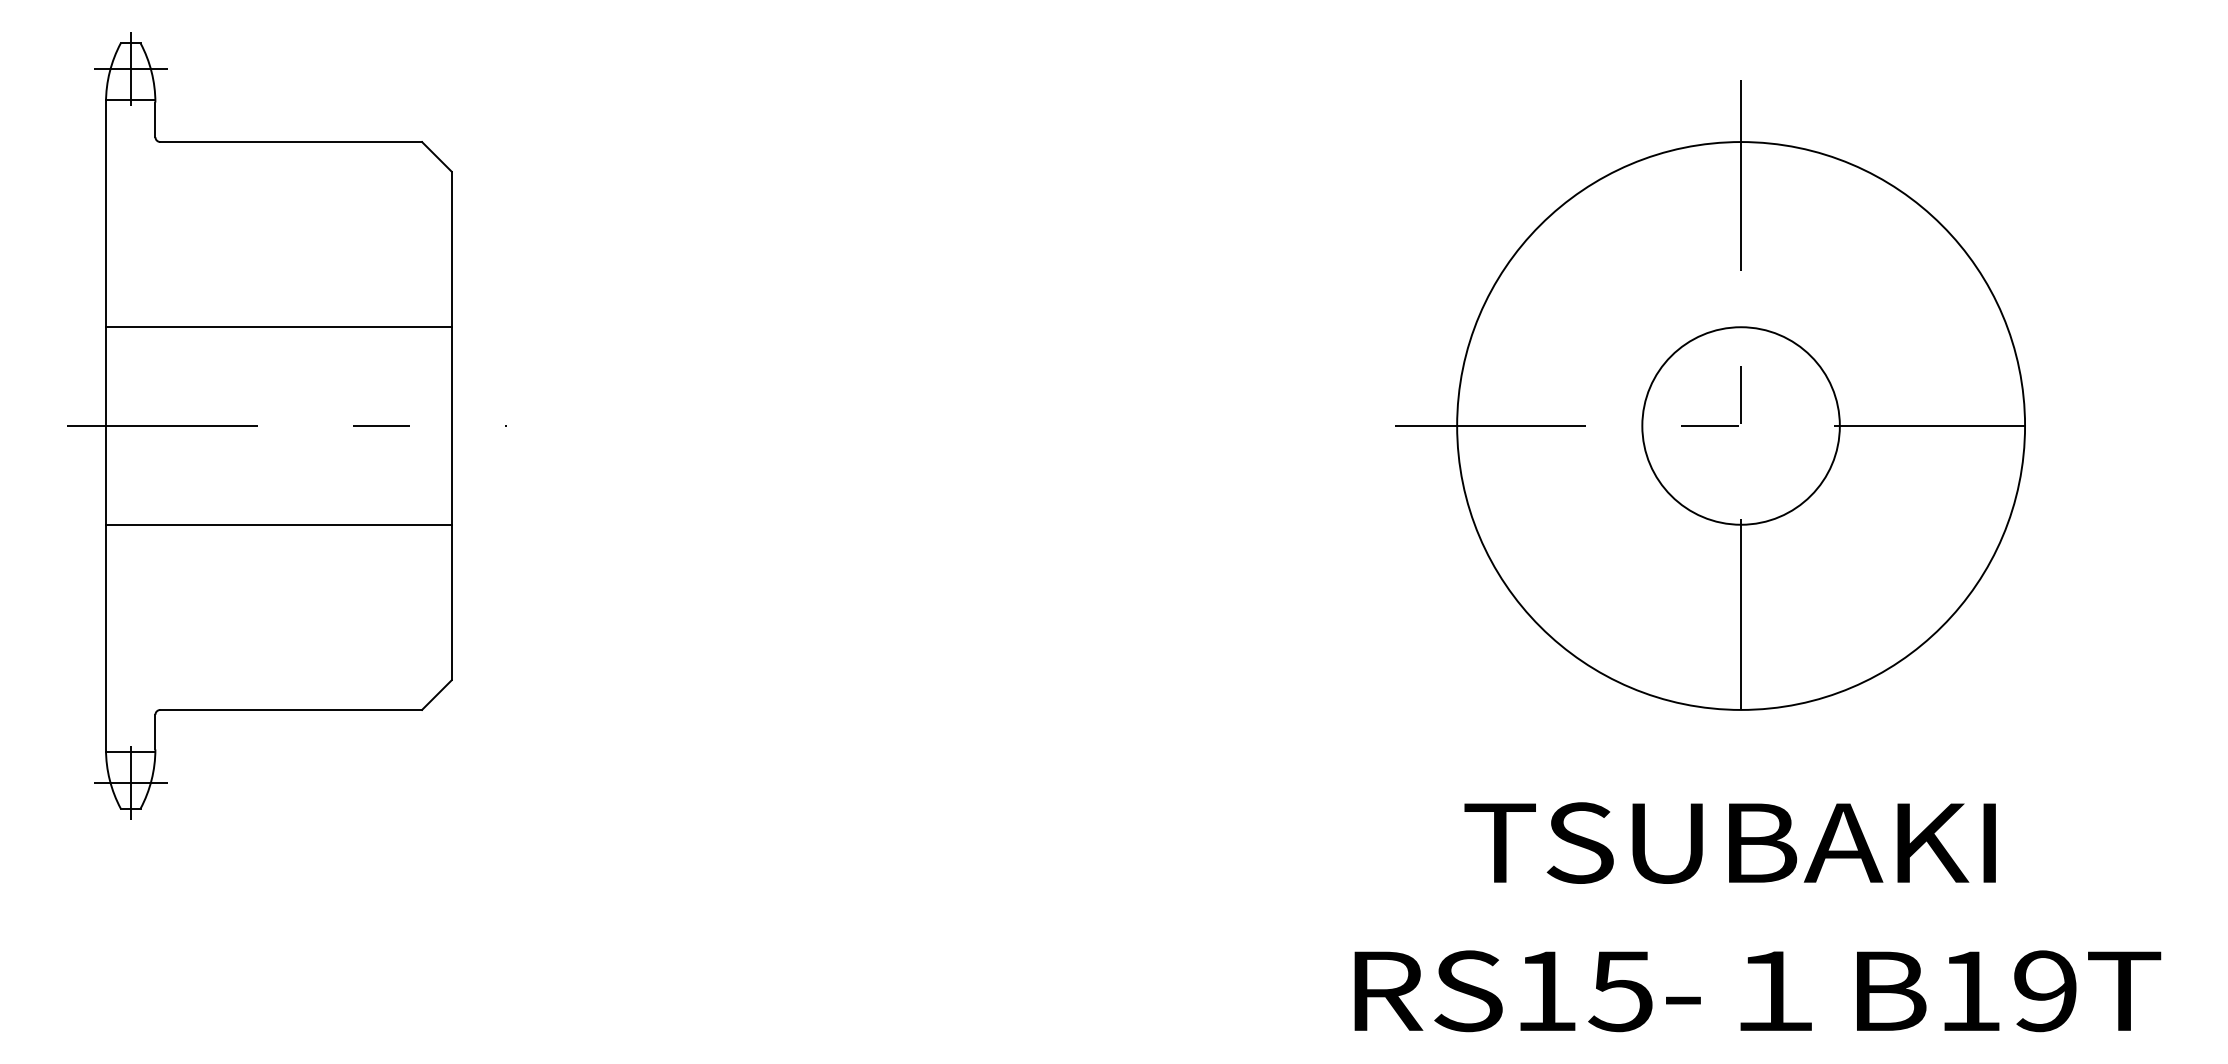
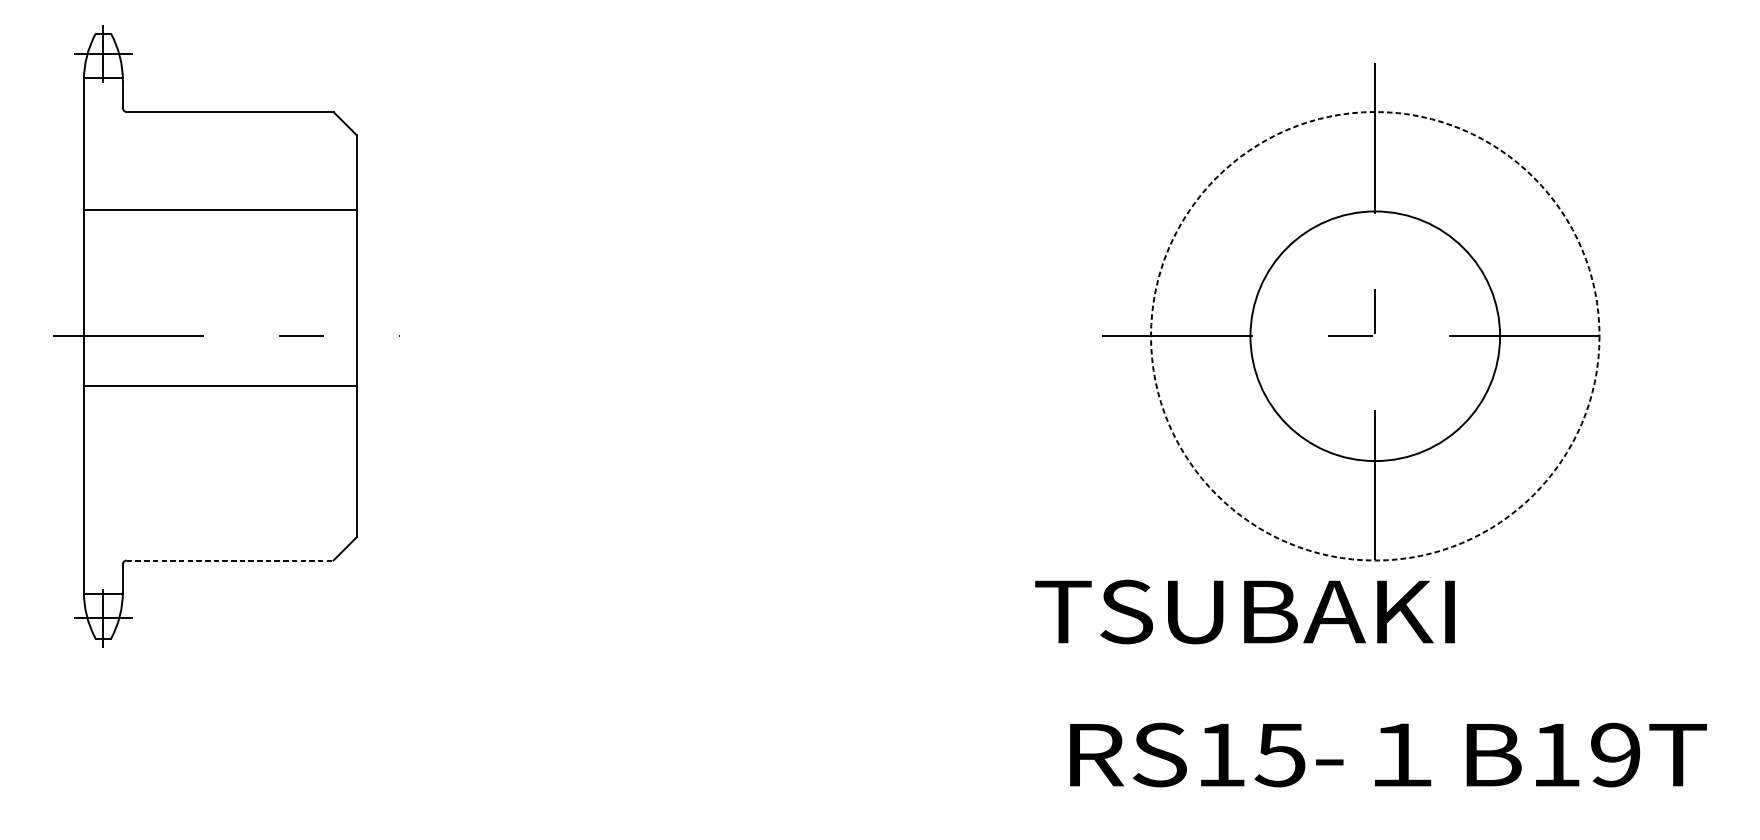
line: (278, 327) -> (220, 210), moved
circle: (1740, 425) -> (1374, 335), size x1.6
circle: (1741, 425) -> (1375, 335), solid -> dashed
line: (278, 524) -> (220, 385), moved
line: (291, 709) -> (230, 560), solid -> dashed
text: (1729, 842) -> (1244, 611), moved
text: (1757, 991) -> (1388, 755), moved

